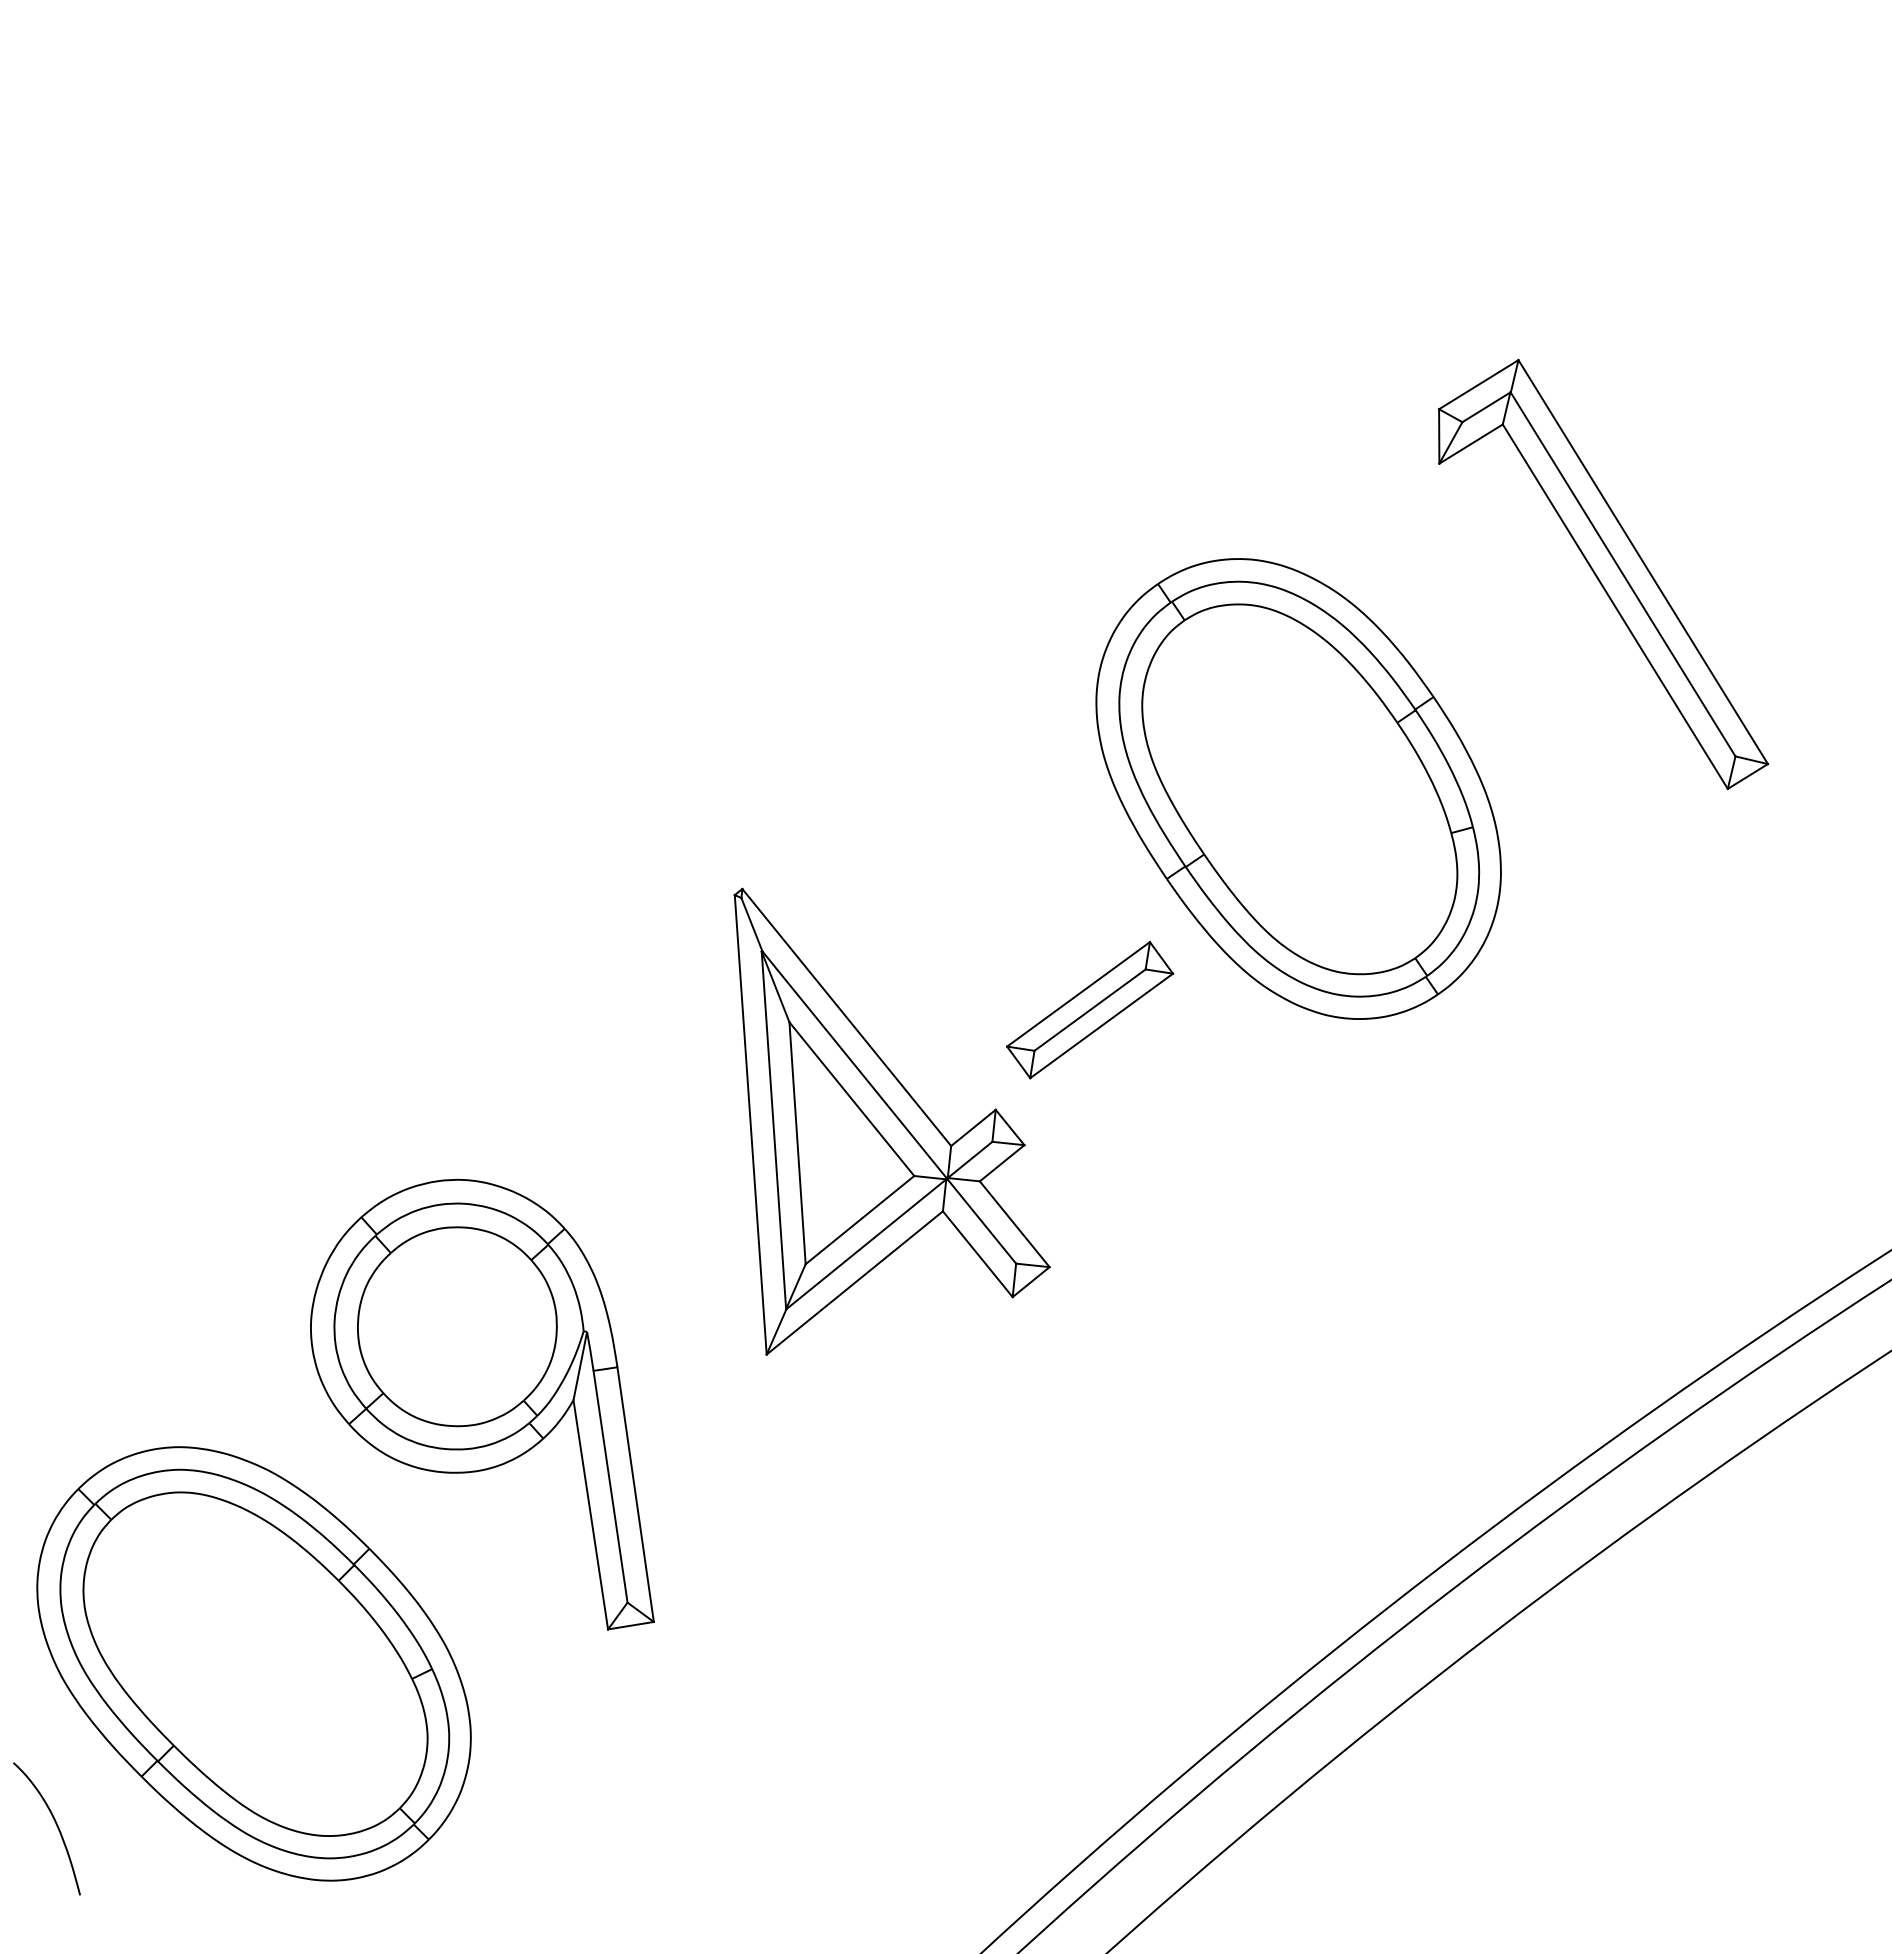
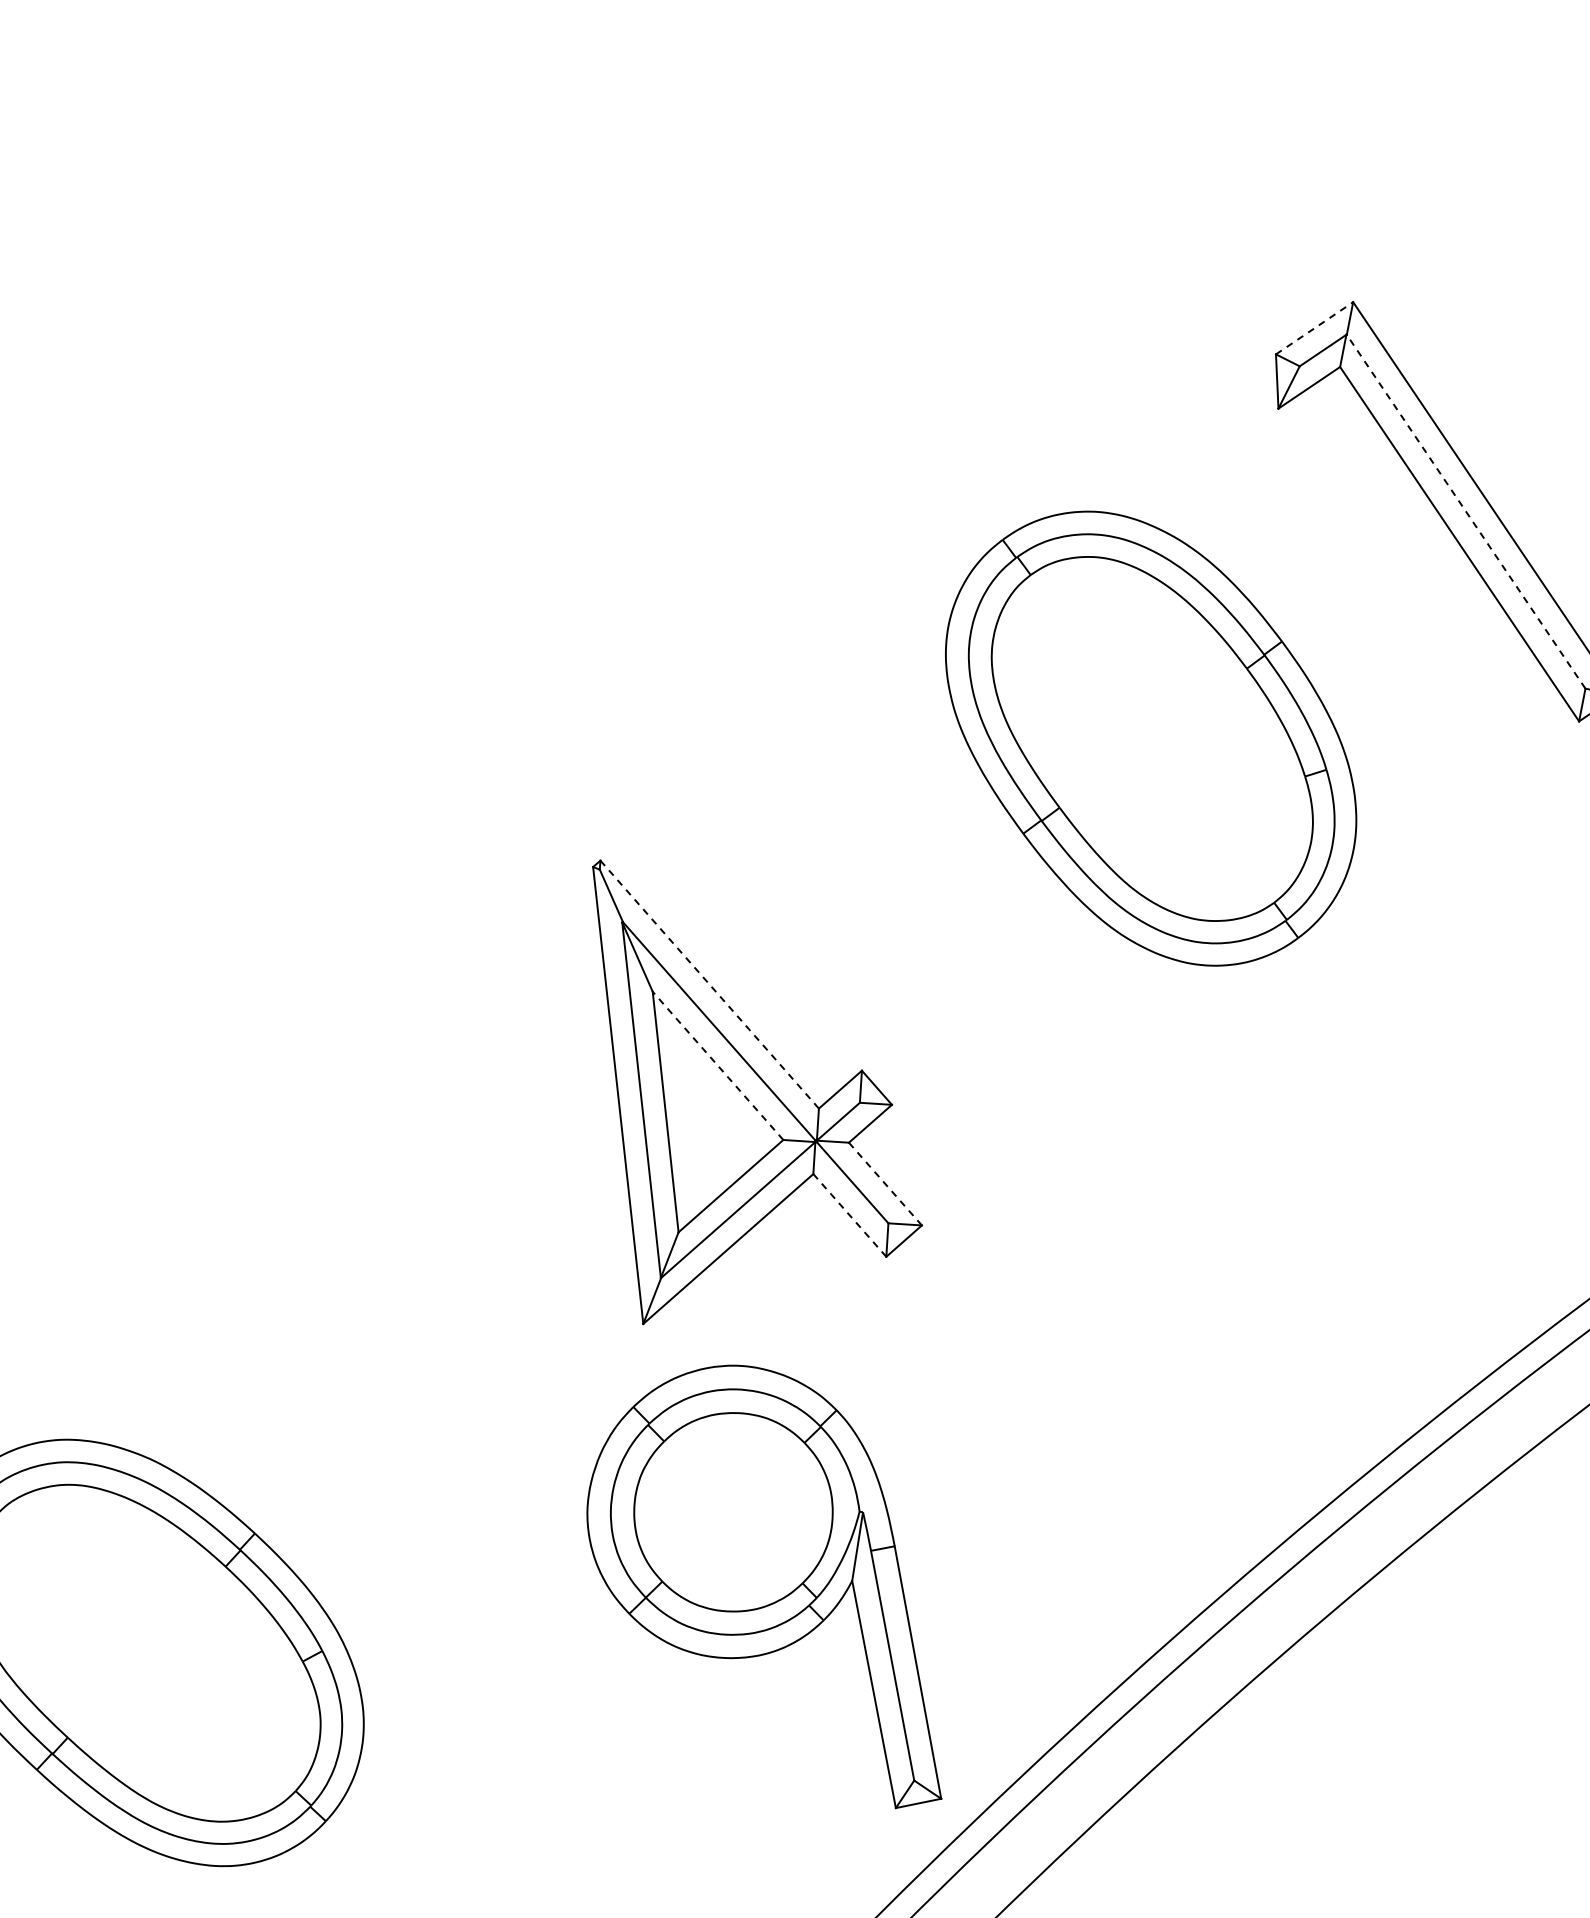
line: (1478, 384) -> (1314, 328), solid -> dashed
line: (1623, 574) -> (1466, 511), solid -> dashed
part: (1090, 1010) -> (952, 967), removed
line: (846, 1017) -> (709, 984), solid -> dashed
line: (851, 1099) -> (717, 1066), solid -> dashed
line: (1015, 1224) -> (886, 1184), solid -> dashed
line: (977, 1253) -> (849, 1214), solid -> dashed
part: (482, 1404) -> (761, 1588), moved

